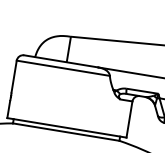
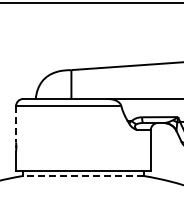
line: (14, 76) -> (16, 124), solid -> dashed
line: (65, 131) -> (82, 175), solid -> dashed

